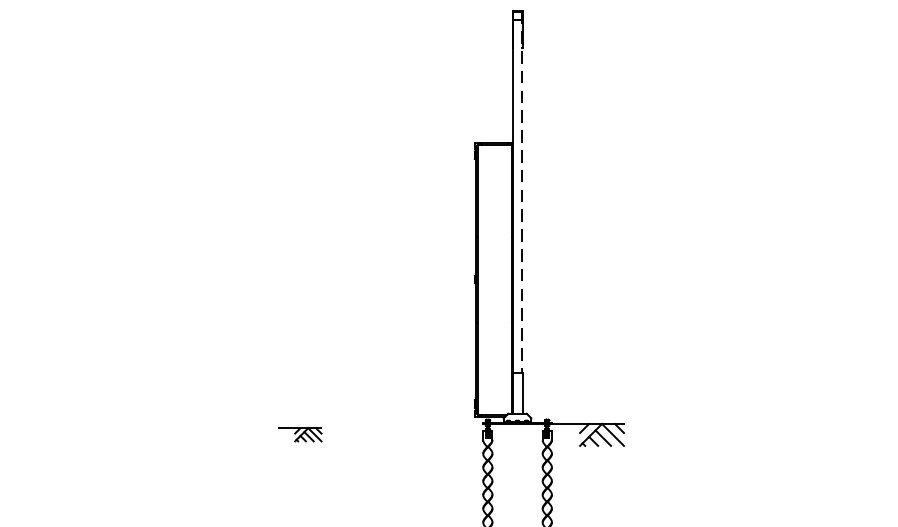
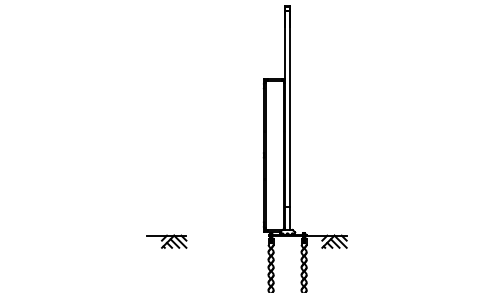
line: (522, 193) -> (290, 107), dashed -> solid
part: (299, 434) -> (166, 241), size x1.67

